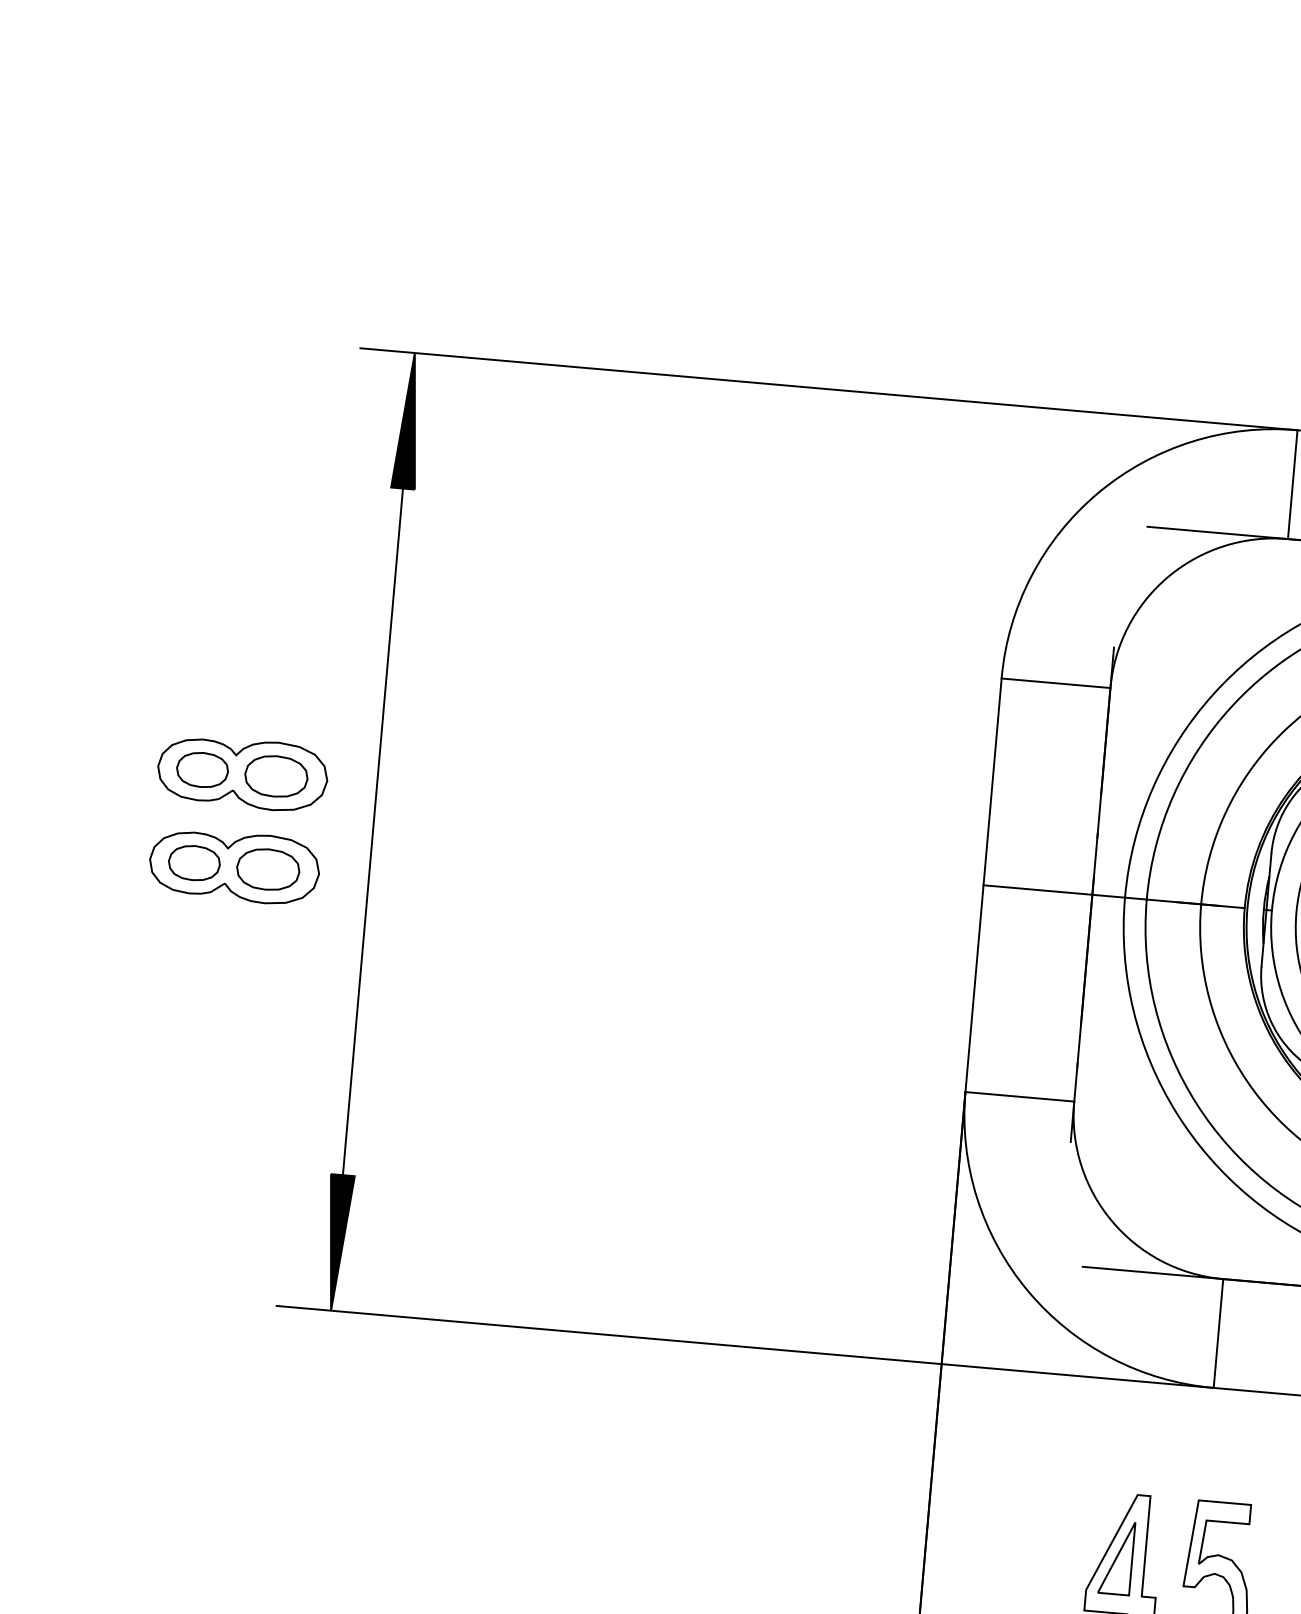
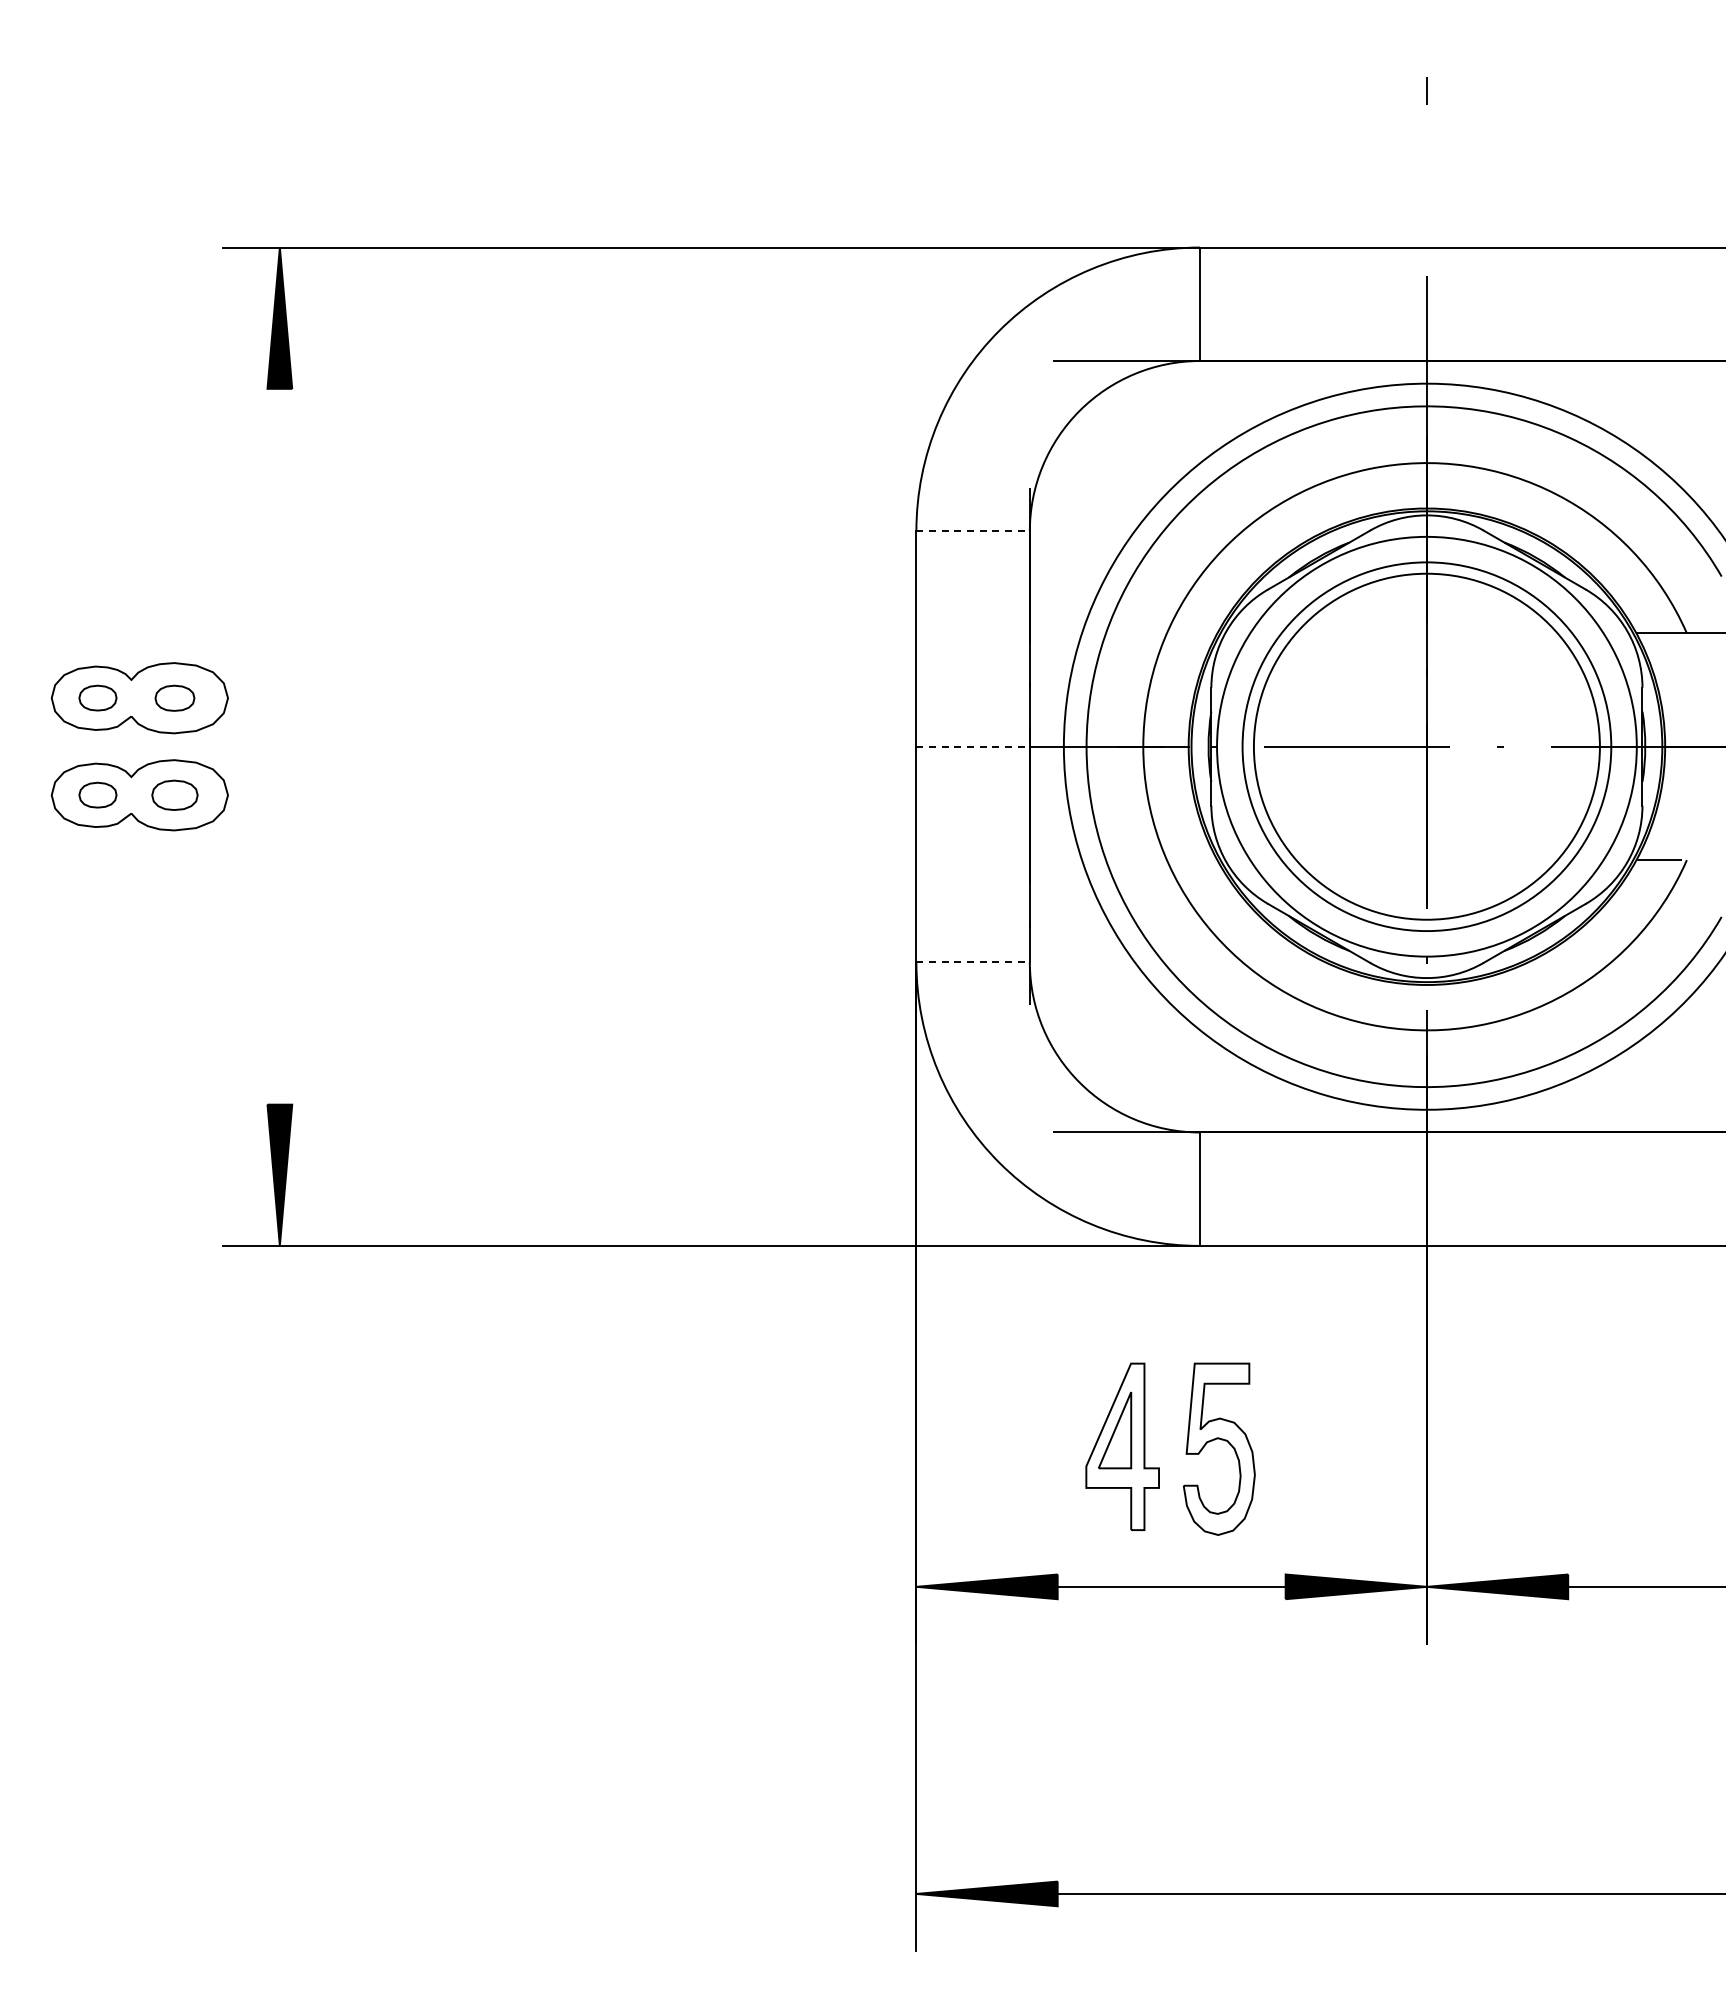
line: (1056, 683) -> (973, 531), solid -> dashed
part: (202, 769) -> (97, 697), size x0.7
part: (275, 776) -> (174, 698), size x0.6
line: (372, 831) -> (279, 746), removed
part: (194, 862) -> (97, 794), size x0.7
part: (267, 869) -> (174, 795), size x0.7
line: (1038, 889) -> (973, 746), solid -> dashed
line: (1020, 1097) -> (973, 962), solid -> dashed

